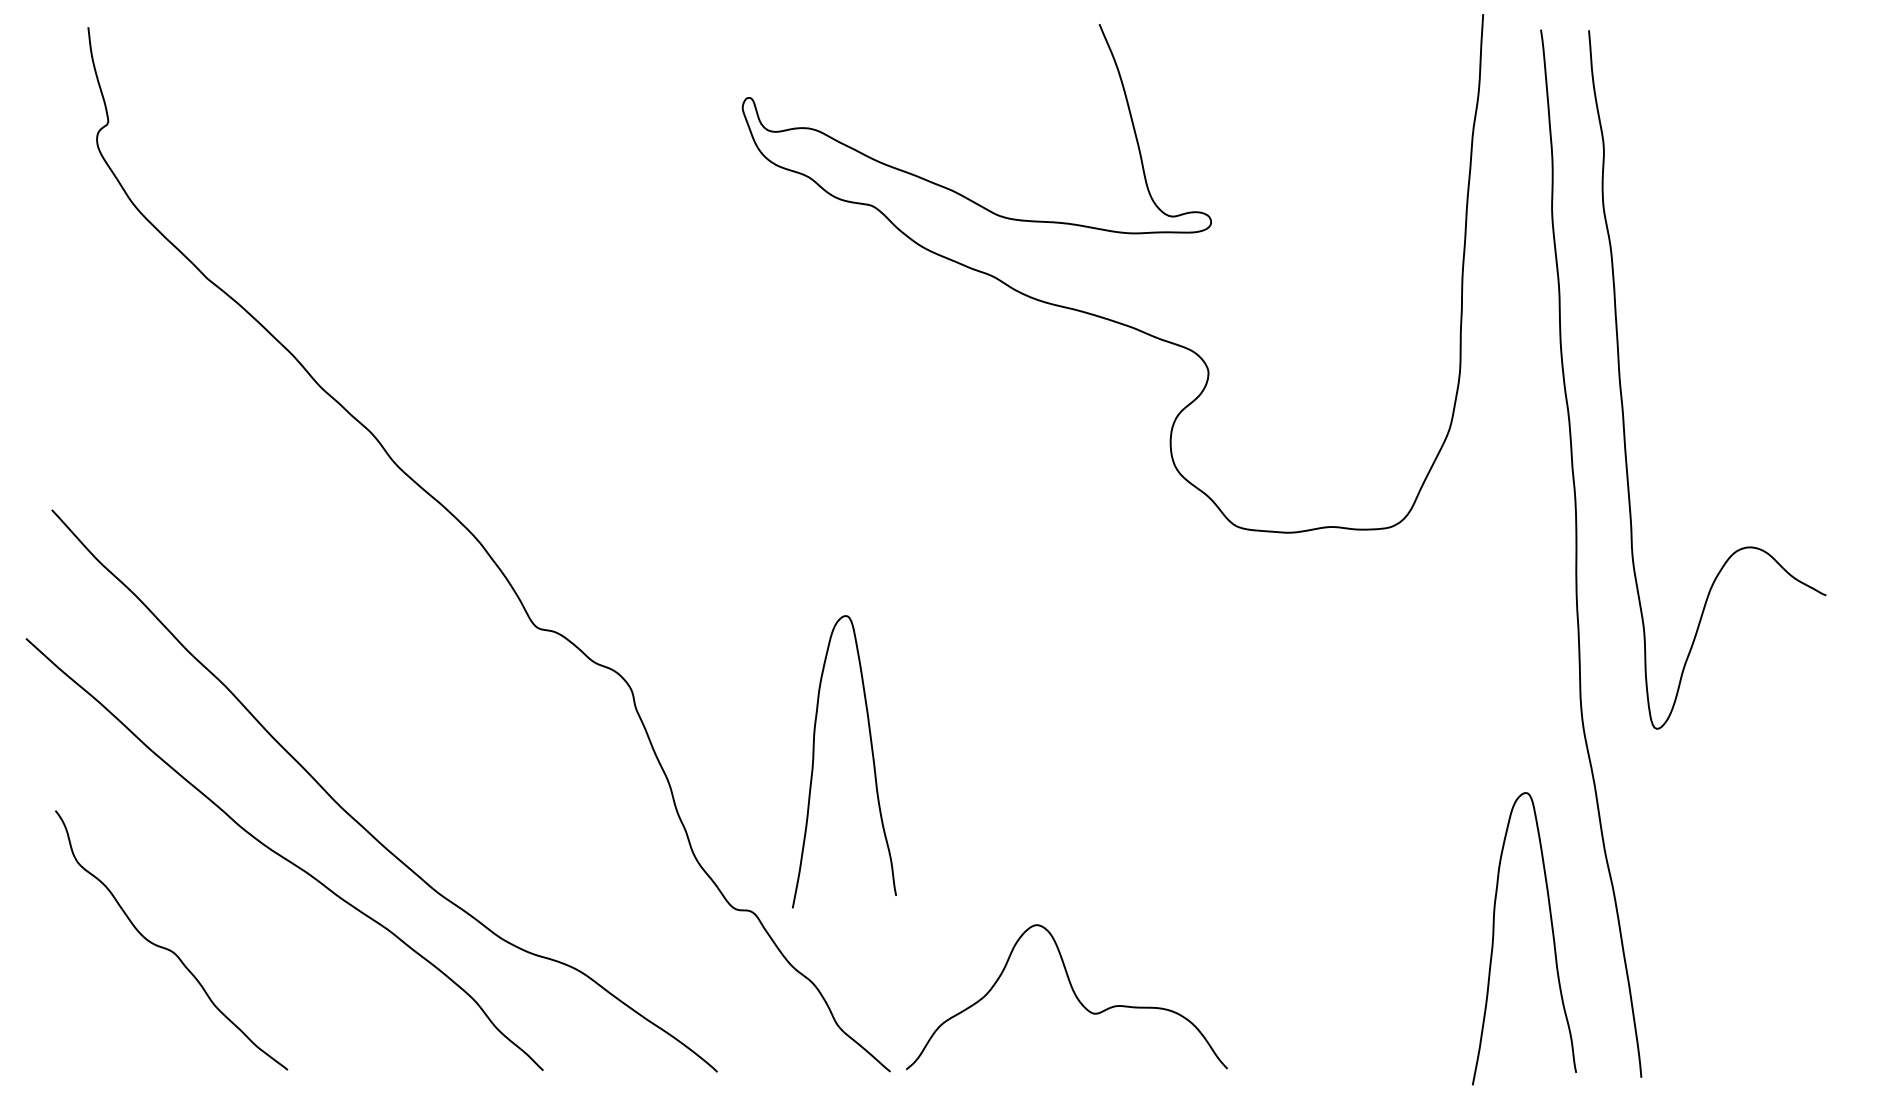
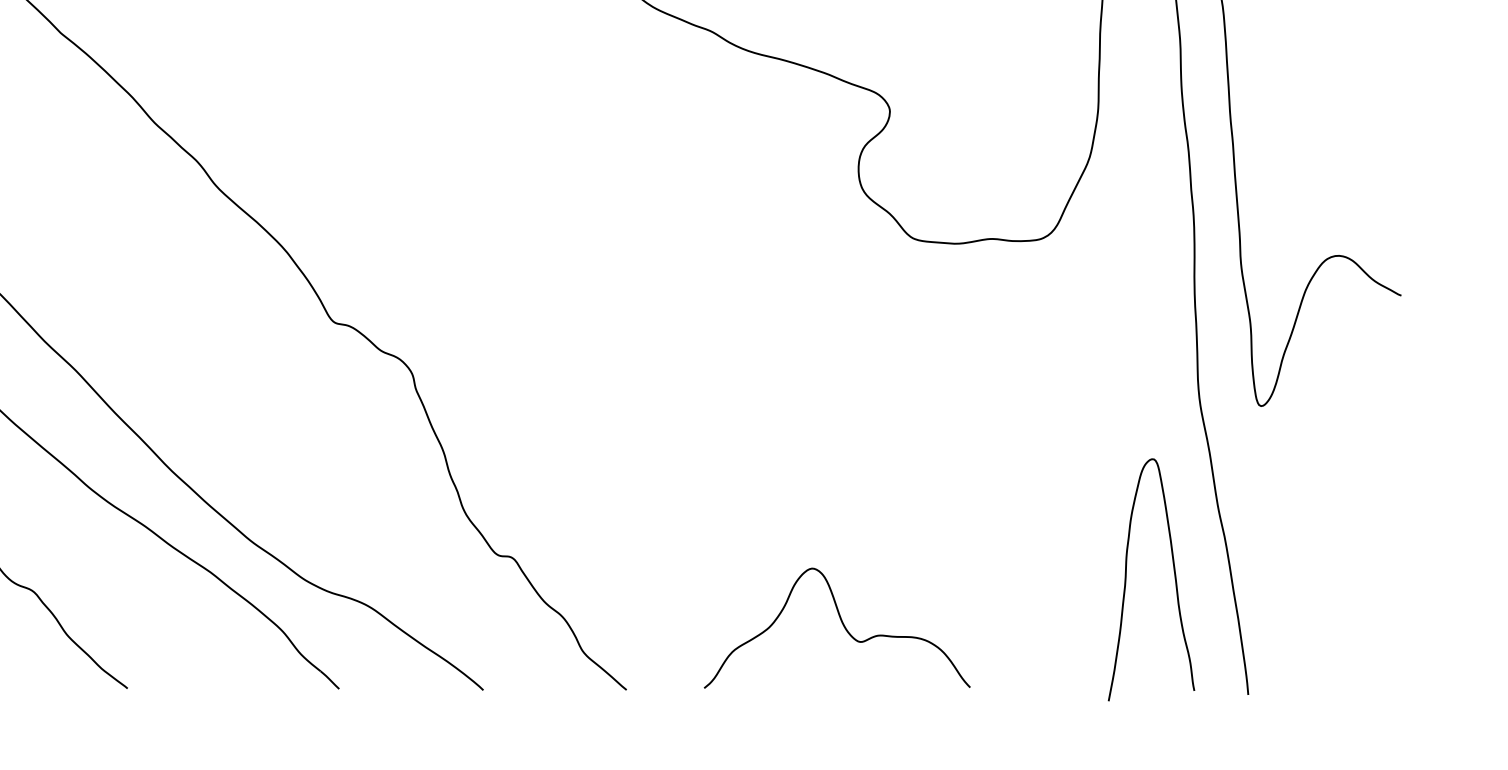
curve: (872, 760) -> (611, 432), removed
curve: (1073, 993) -> (842, 625), moved

